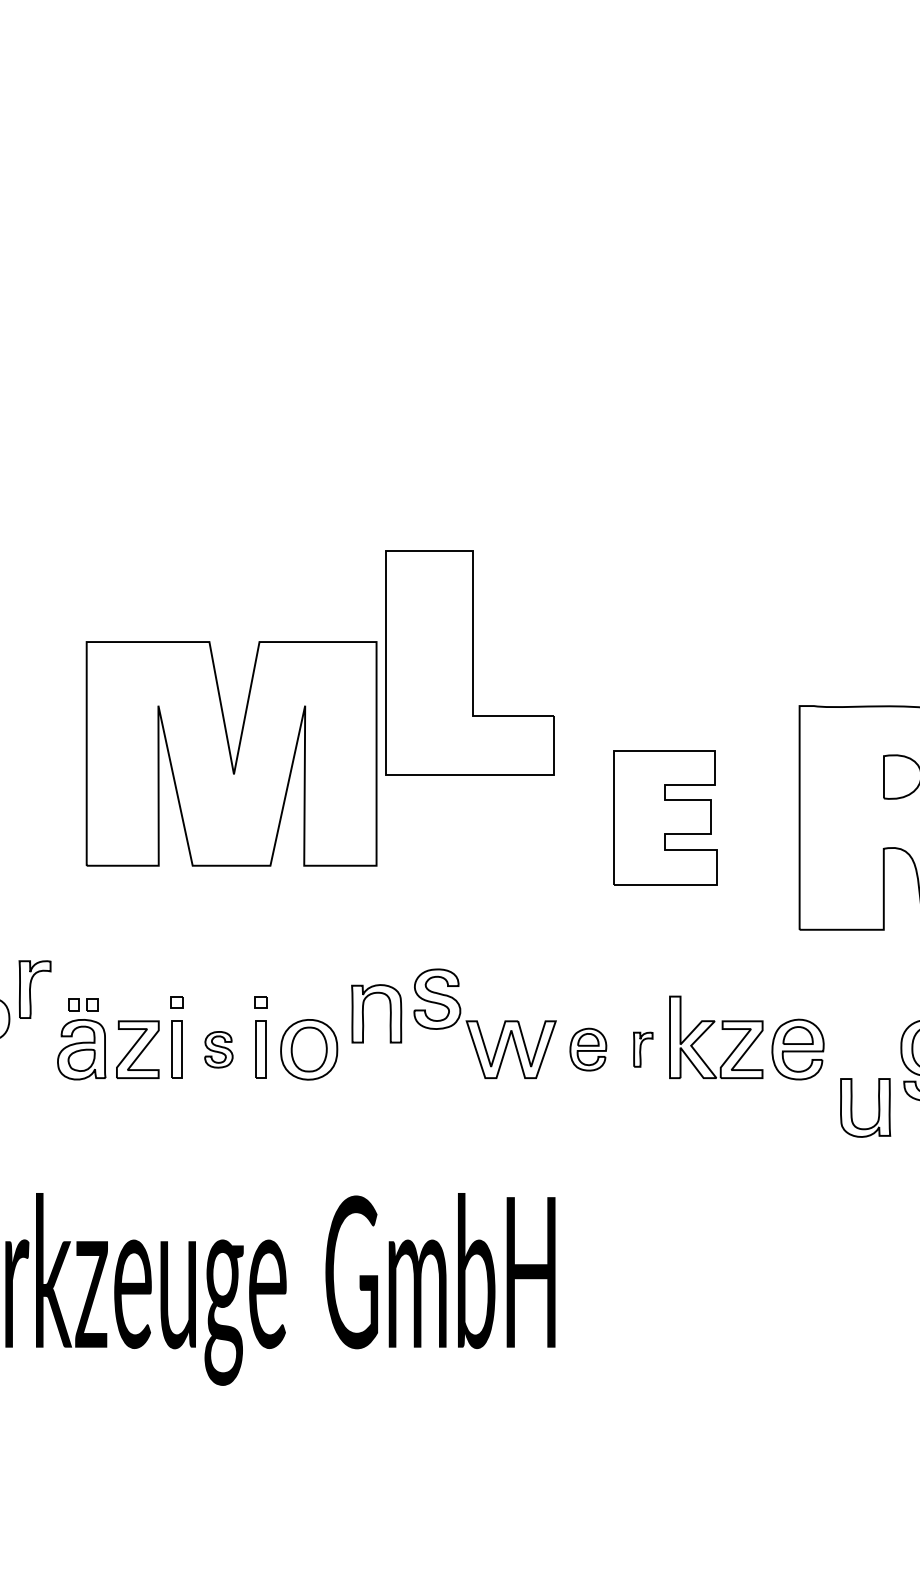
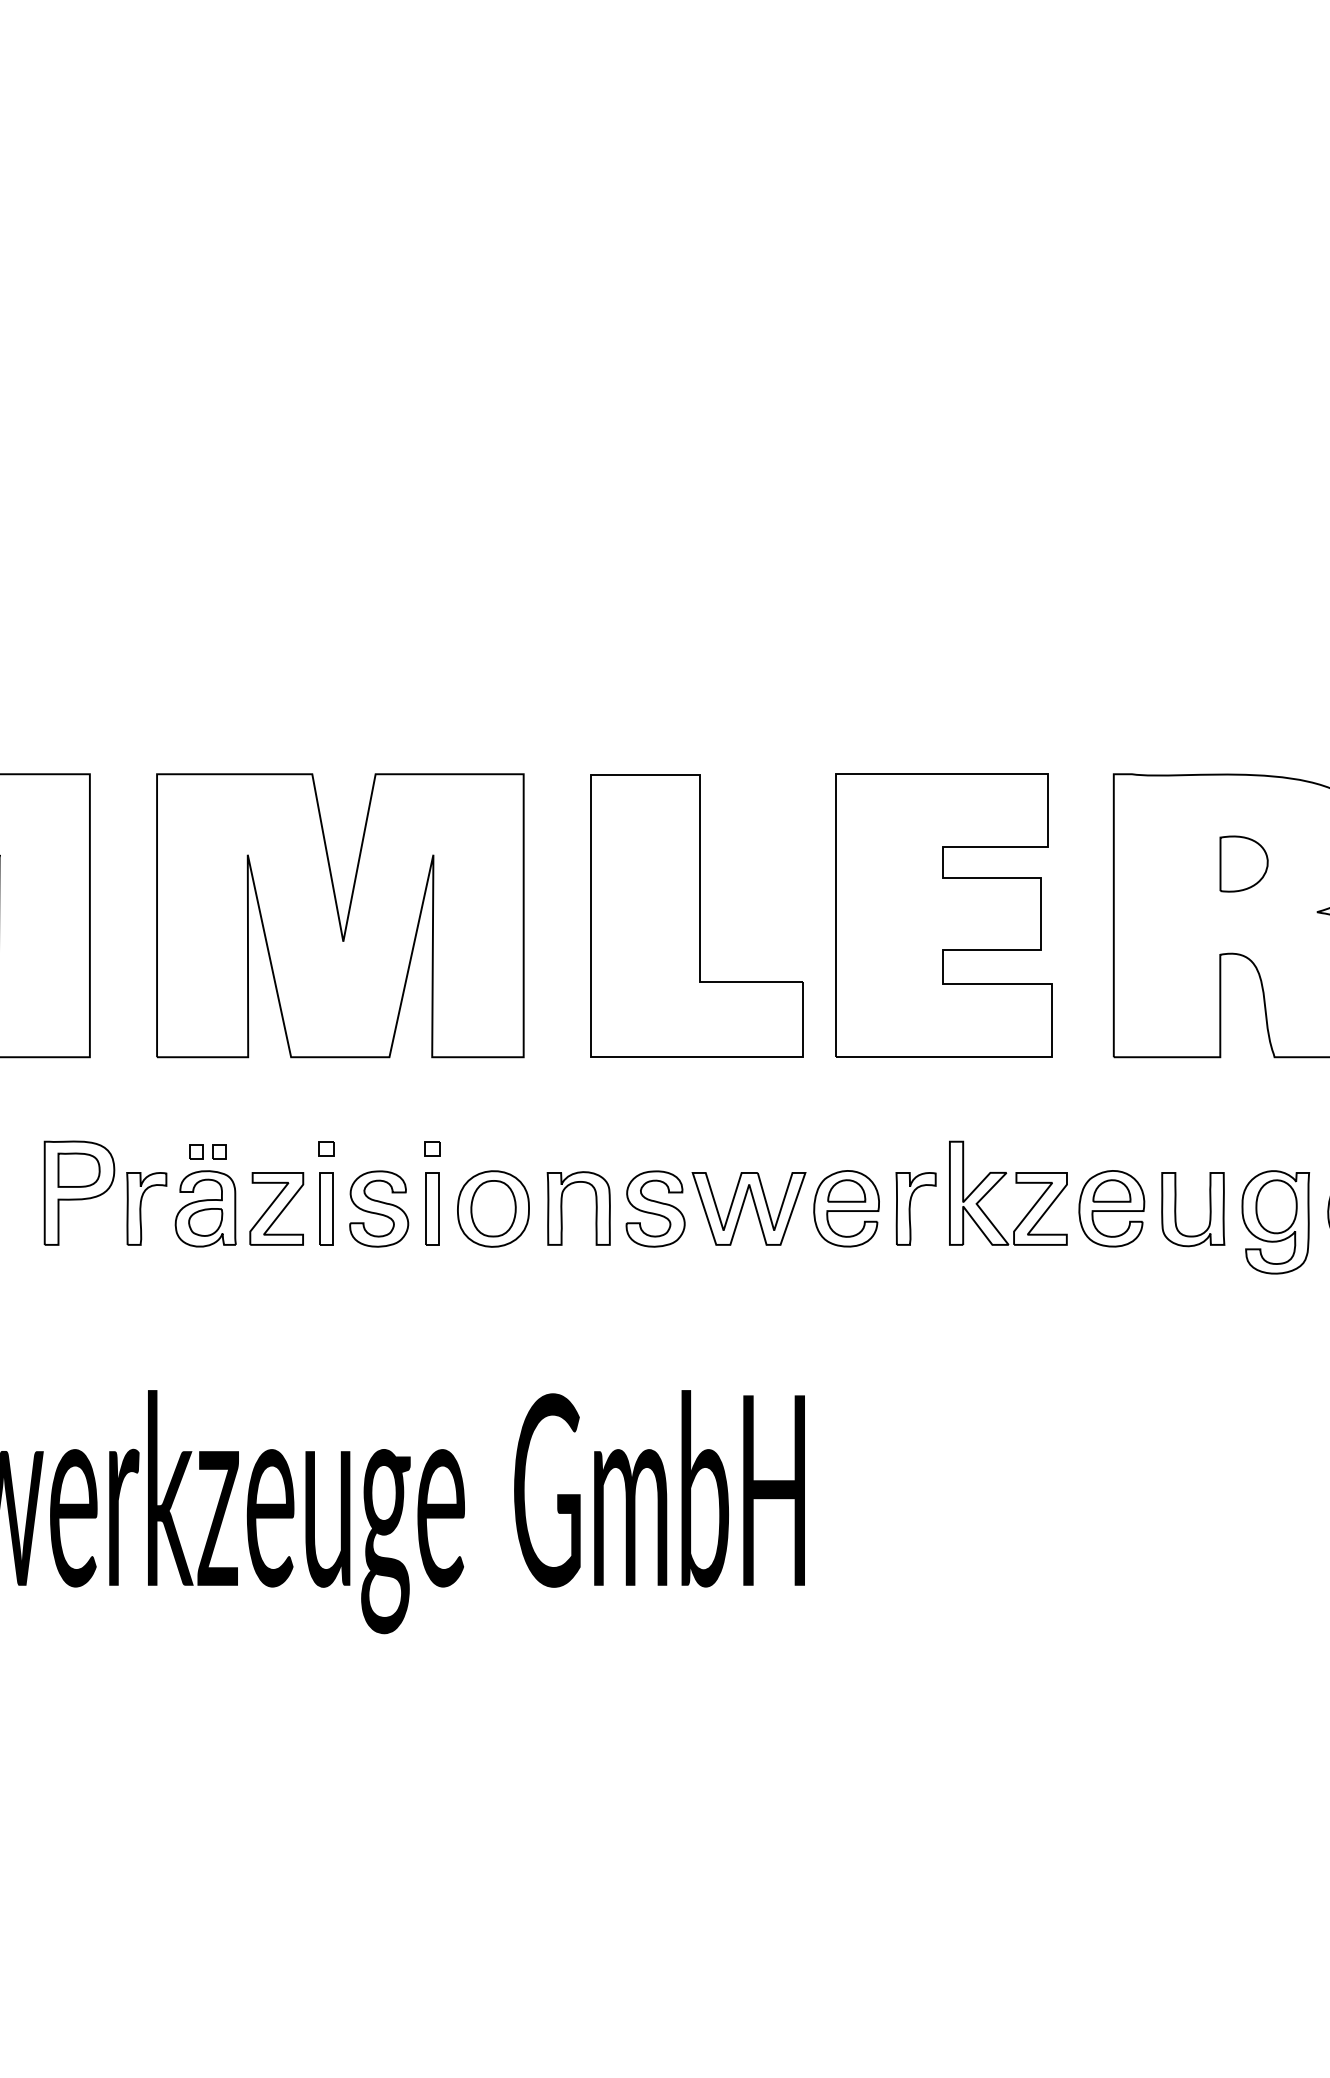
part: (469, 662) -> (696, 915), moved
part: (231, 753) -> (340, 915), moved
part: (664, 817) -> (943, 915), size x1.67
part: (34, 989) -> (146, 1208), moved
part: (437, 998) -> (655, 1208), moved
part: (363, 1013) -> (562, 1208), moved
part: (219, 1049) -> (379, 1208), size x1.67
part: (588, 1049) -> (846, 1208), size x1.43
part: (642, 1049) -> (915, 1208), size x1.67
part: (878, 1107) -> (1209, 1209), moved

